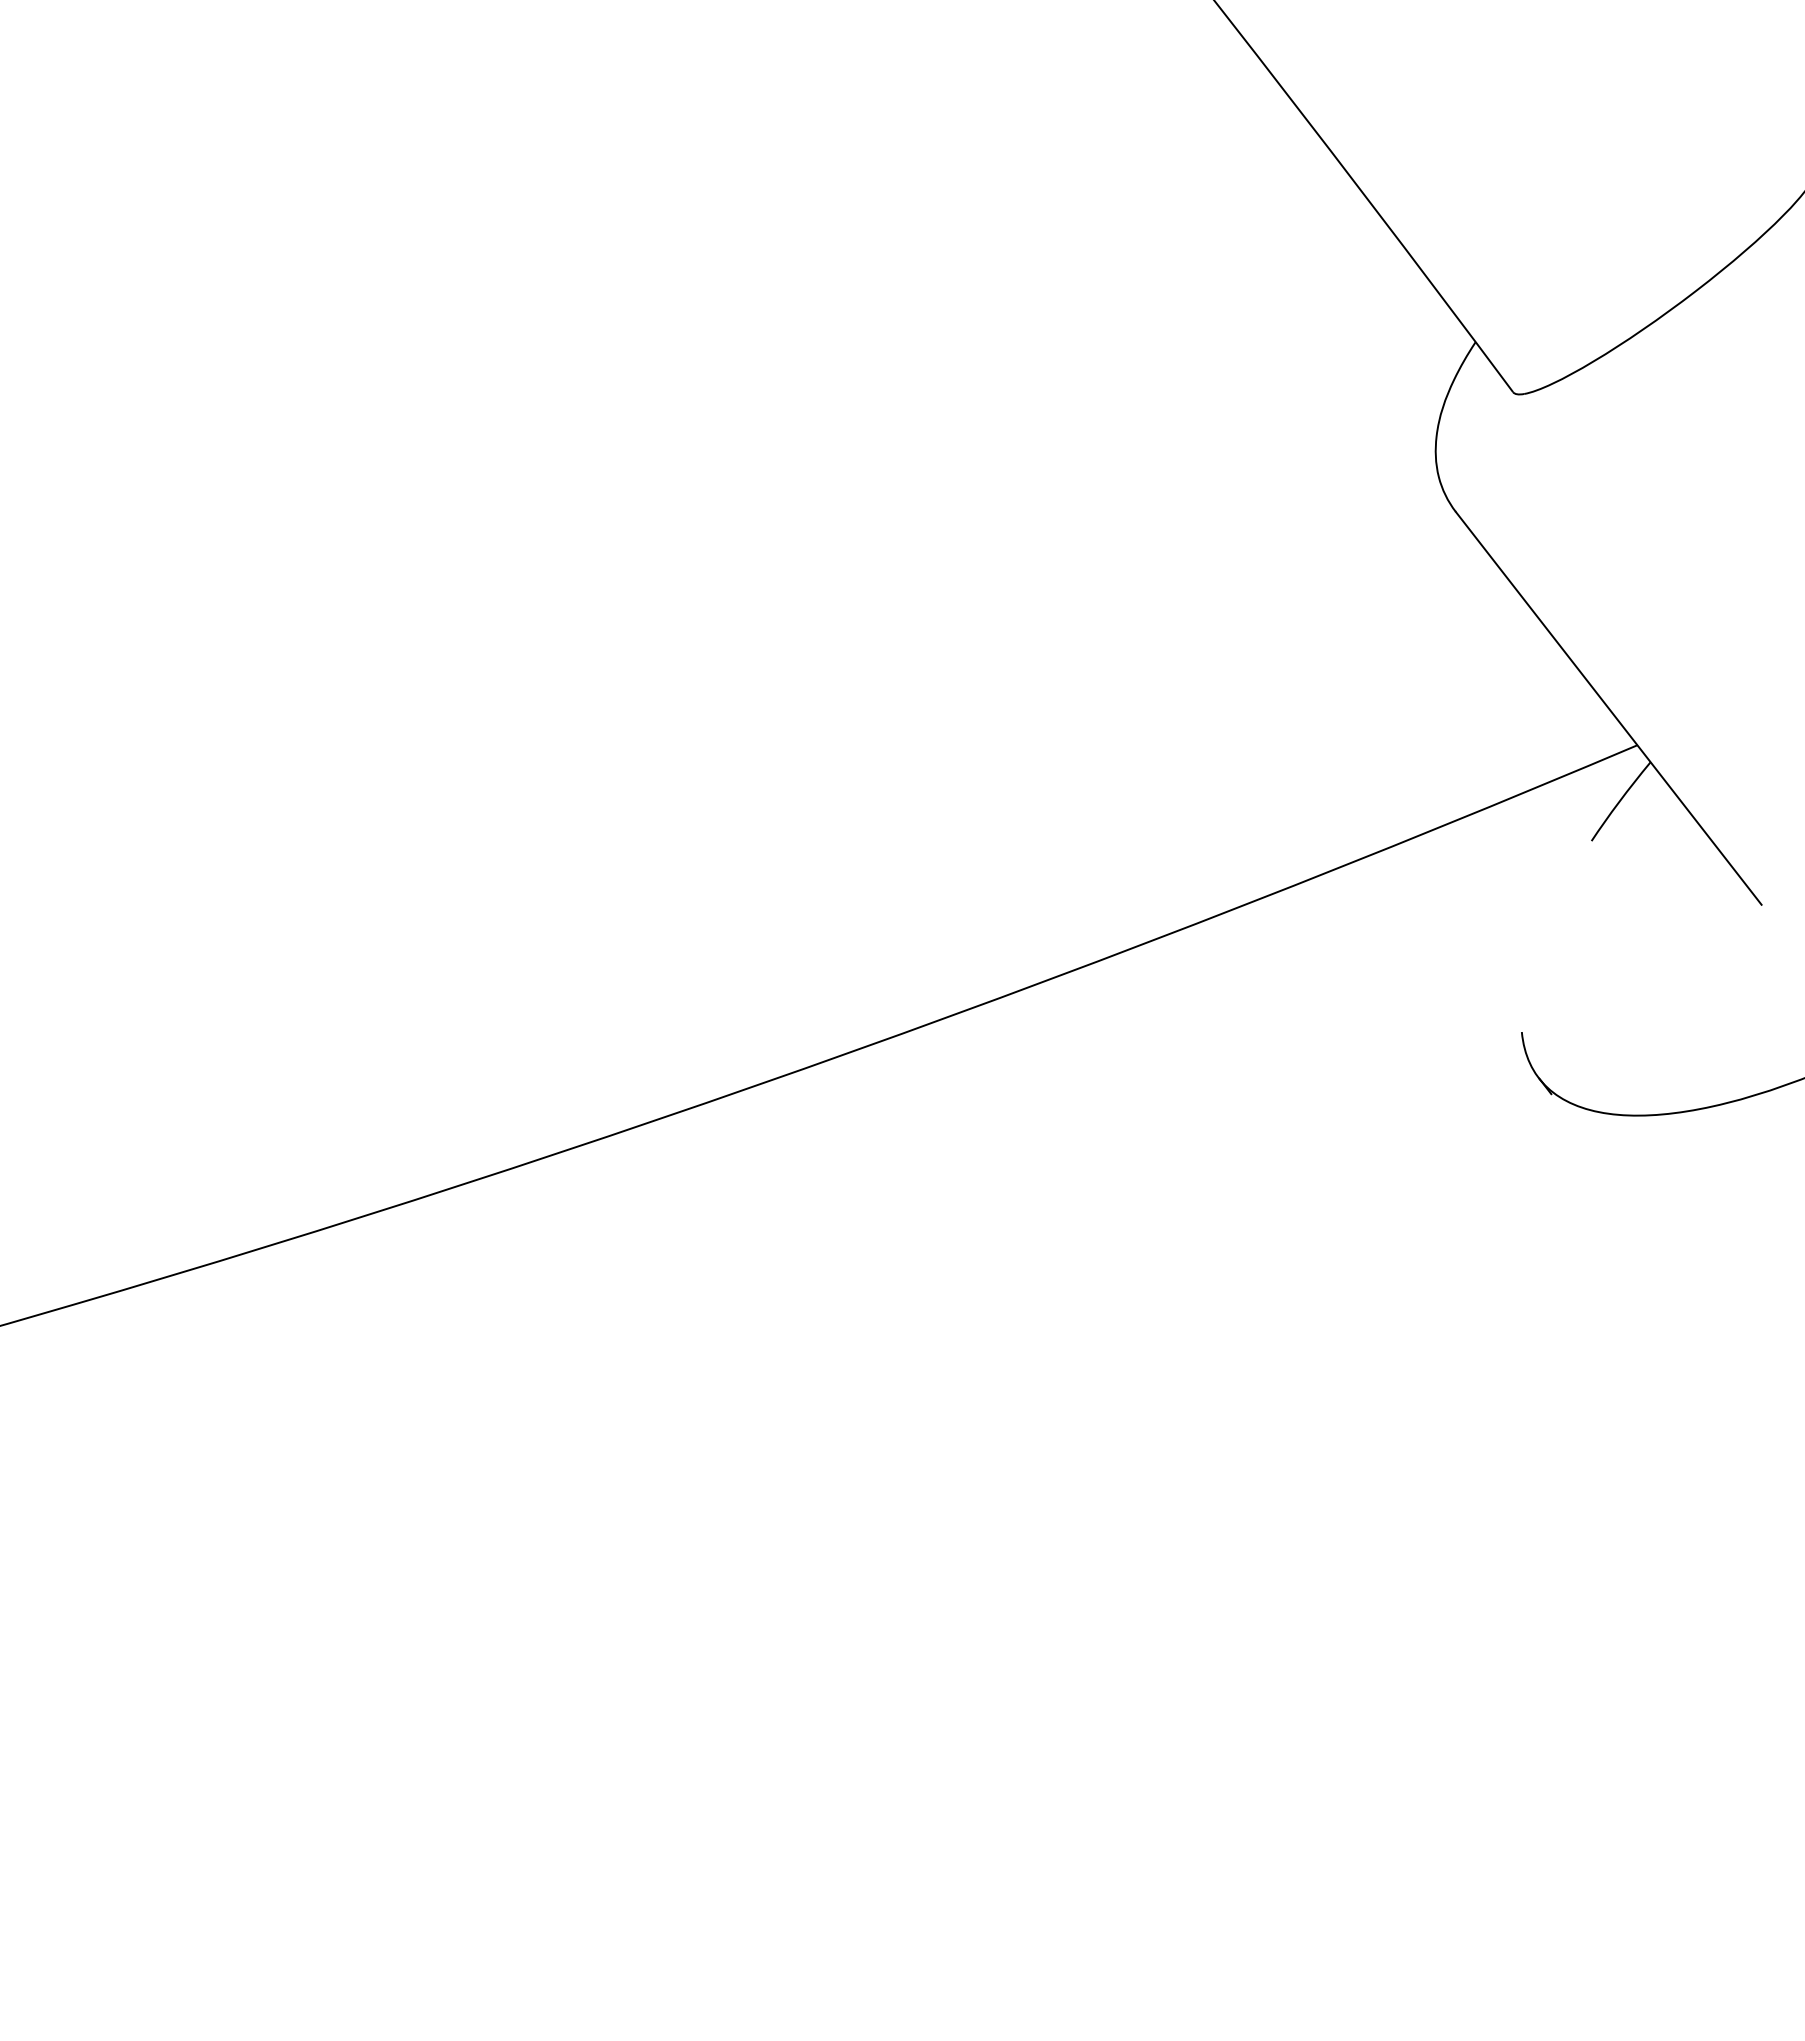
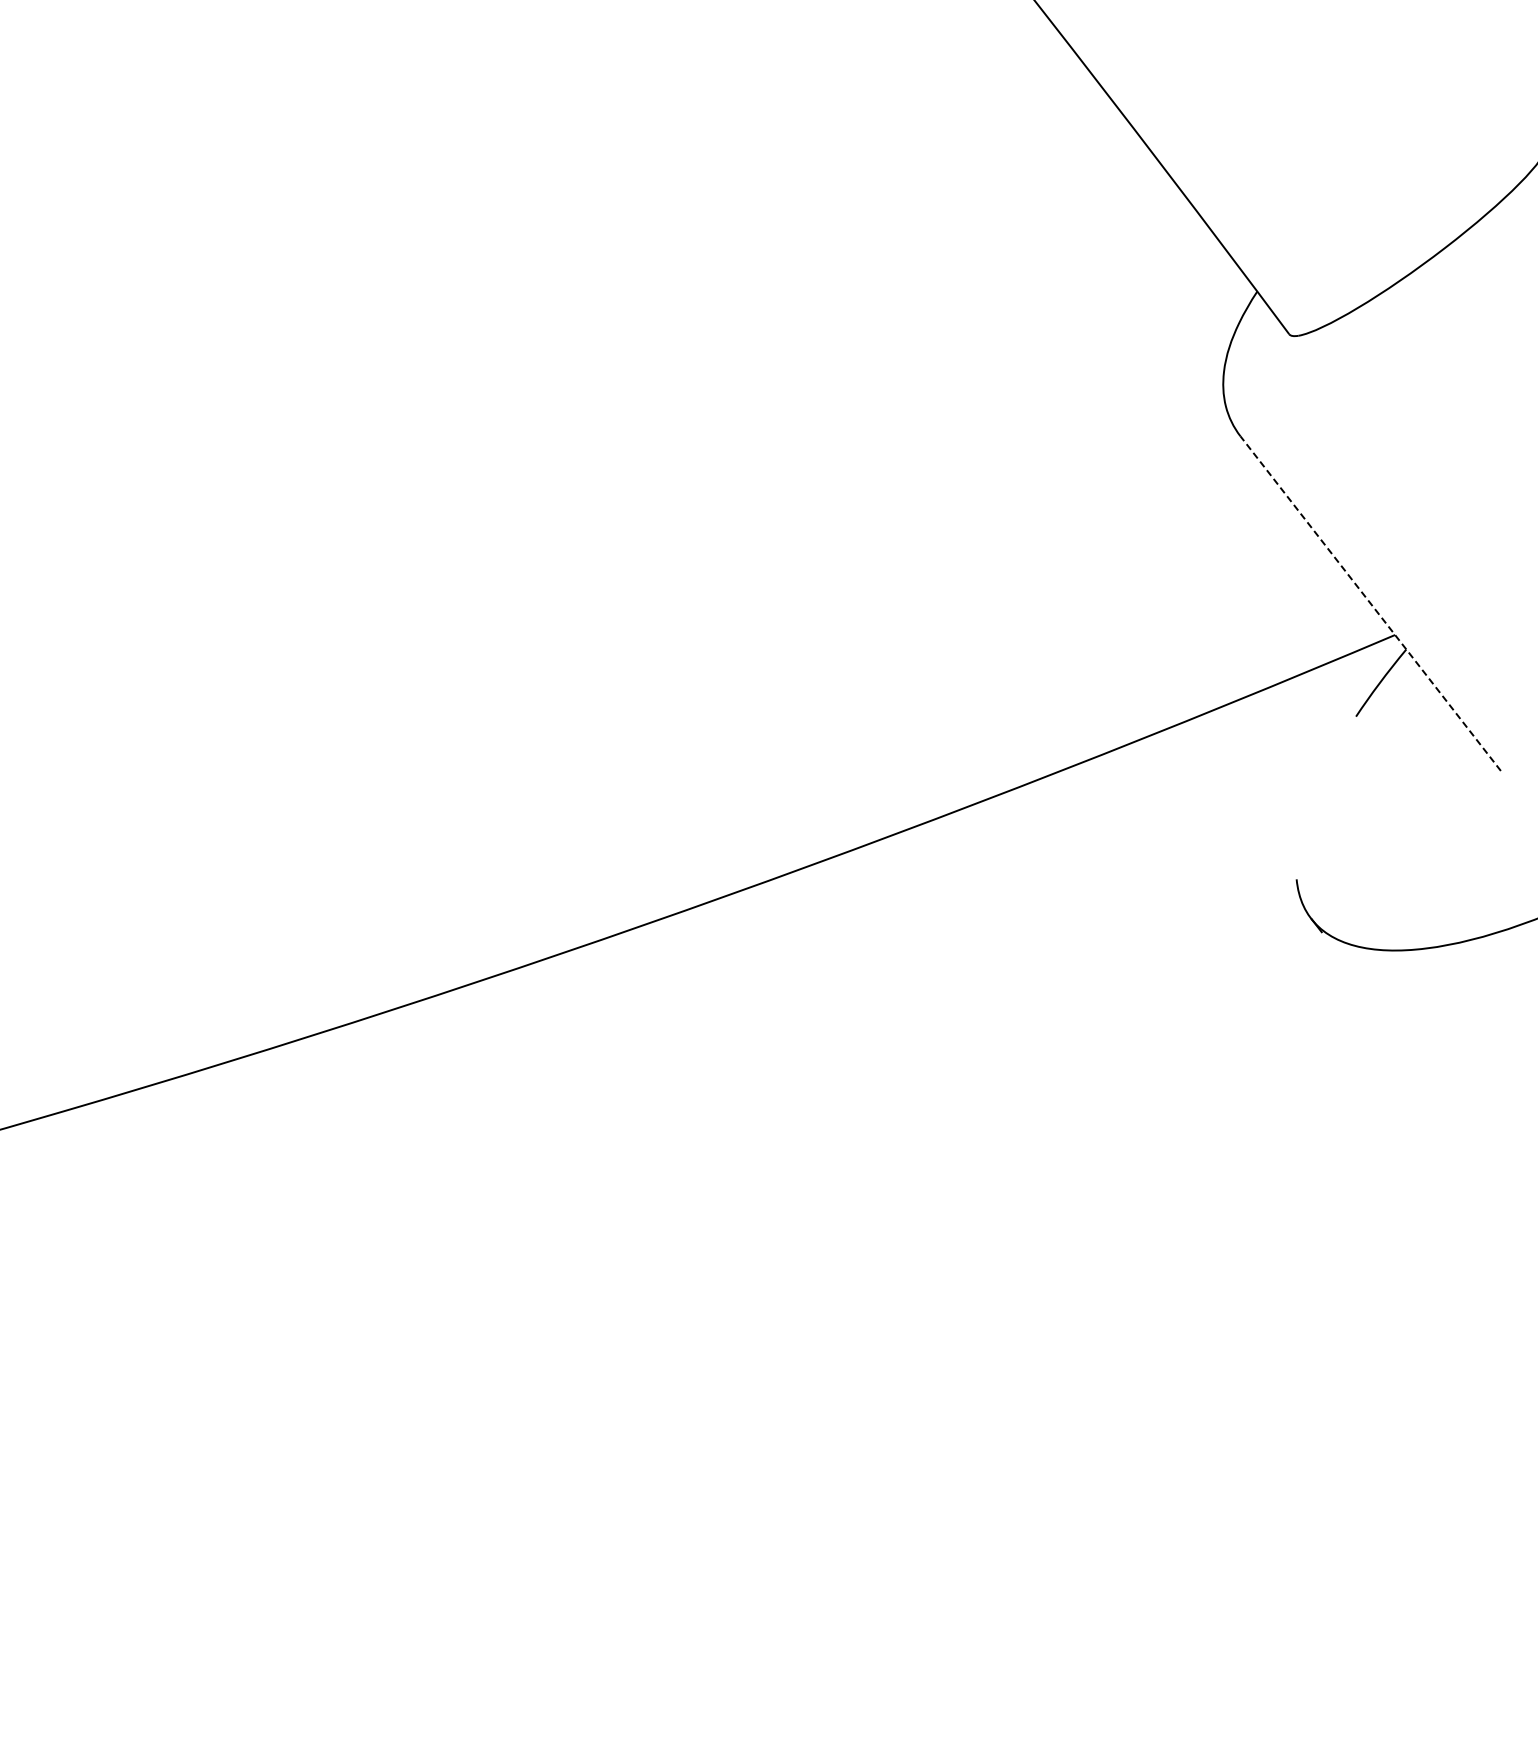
line: (1608, 708) -> (1370, 603), solid -> dashed

